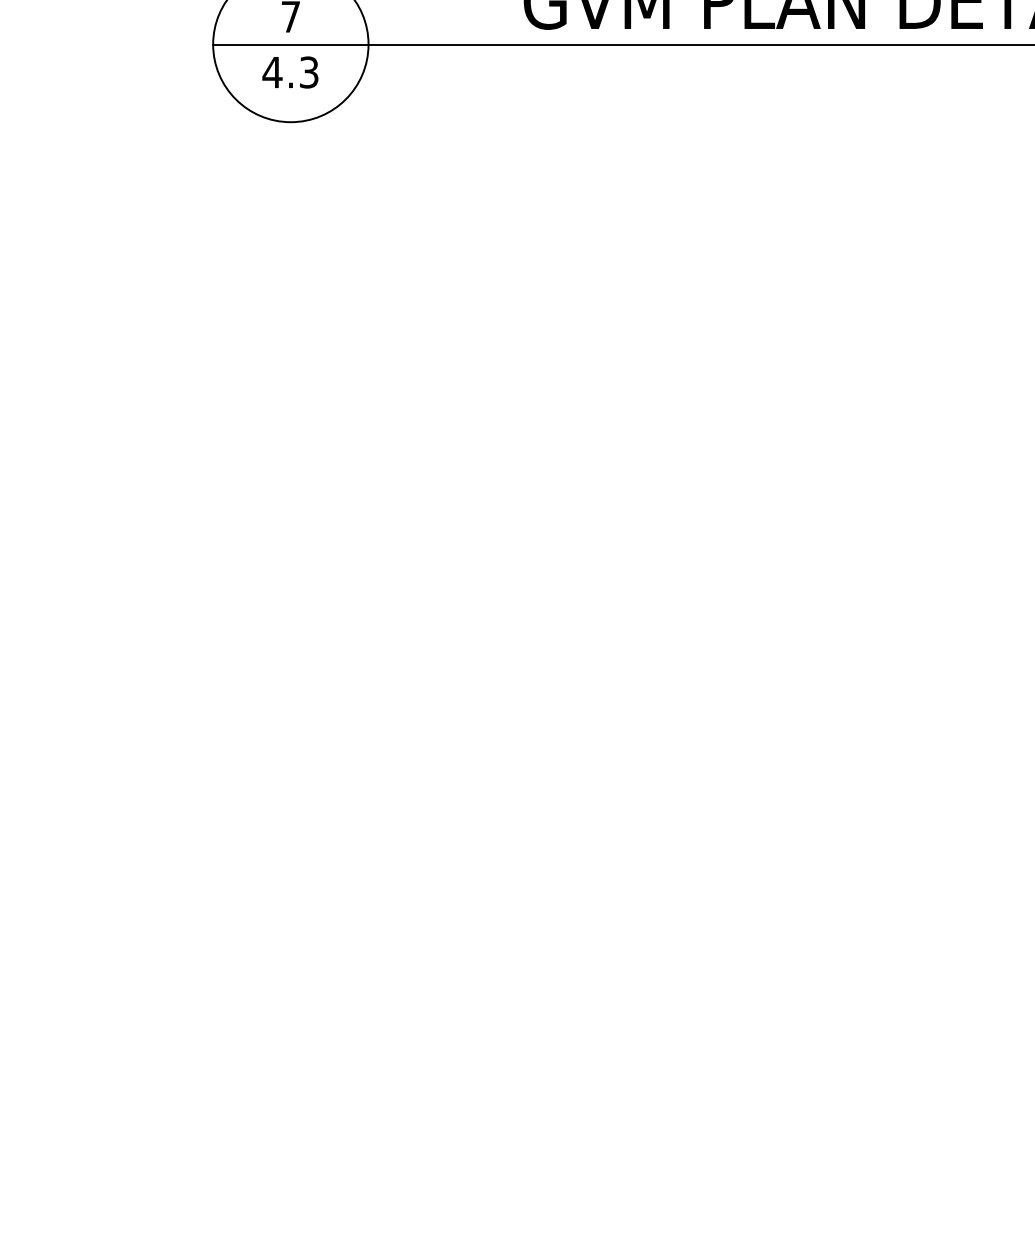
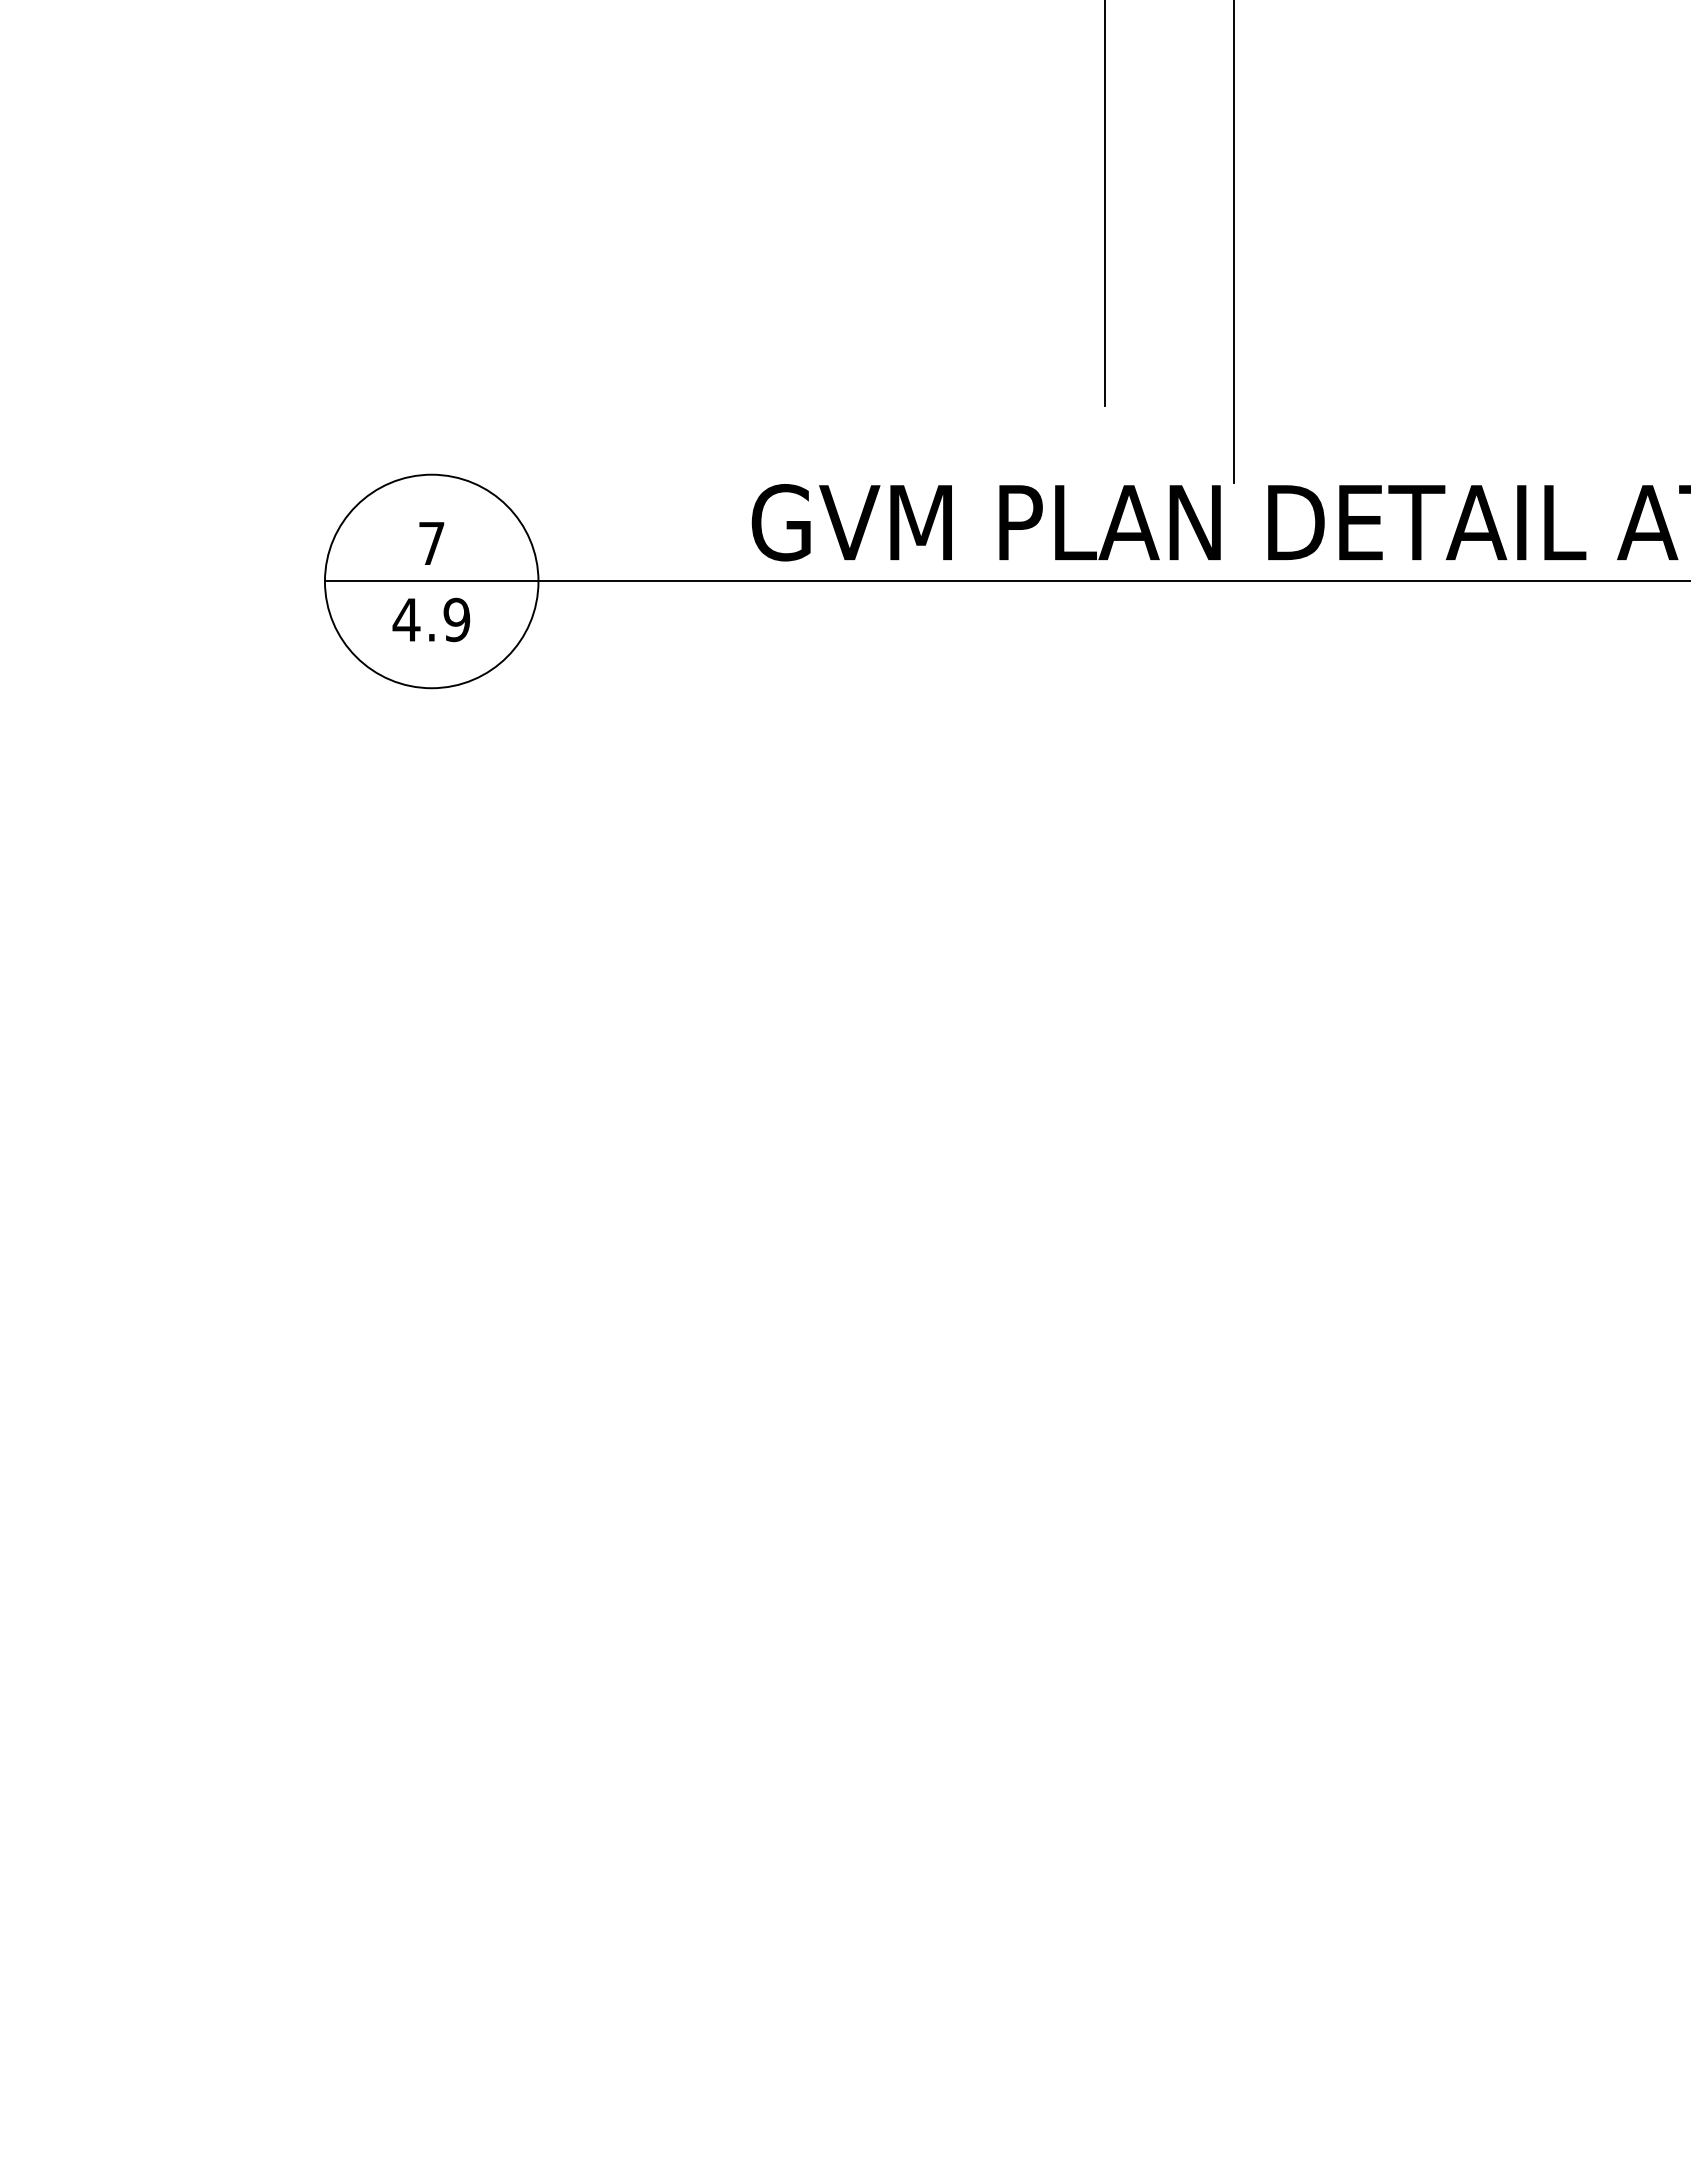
text: (308, 72) -> (456, 619), 4.3 -> 4.9

